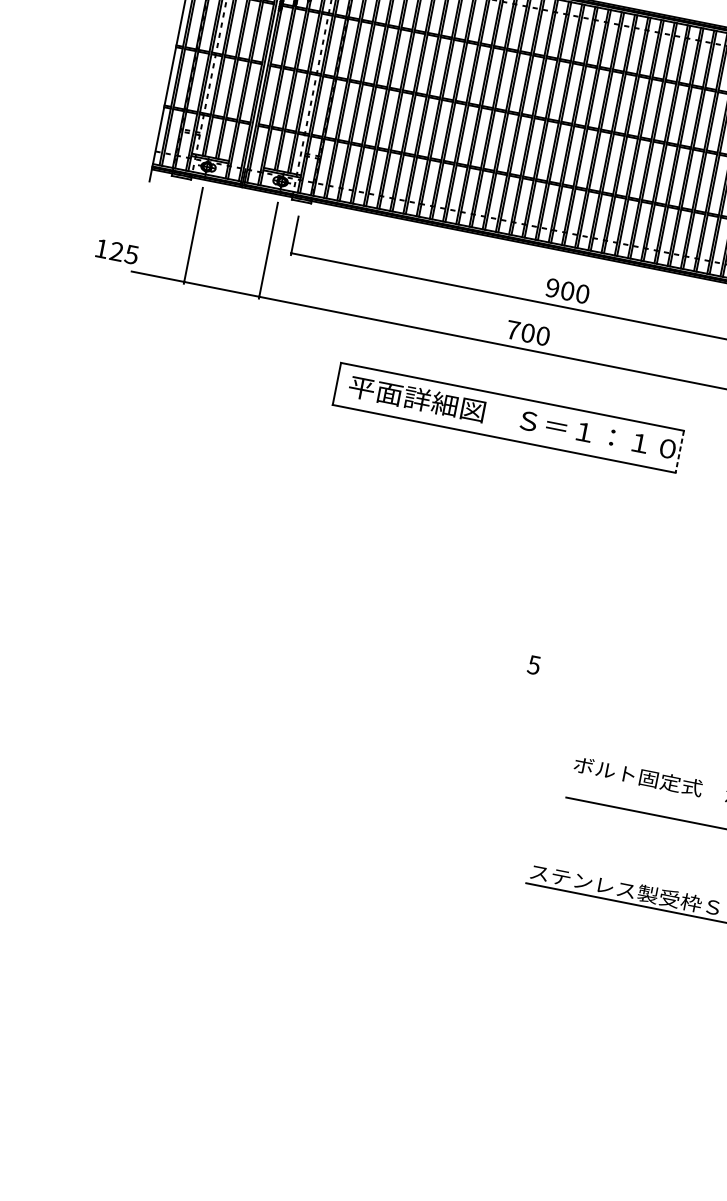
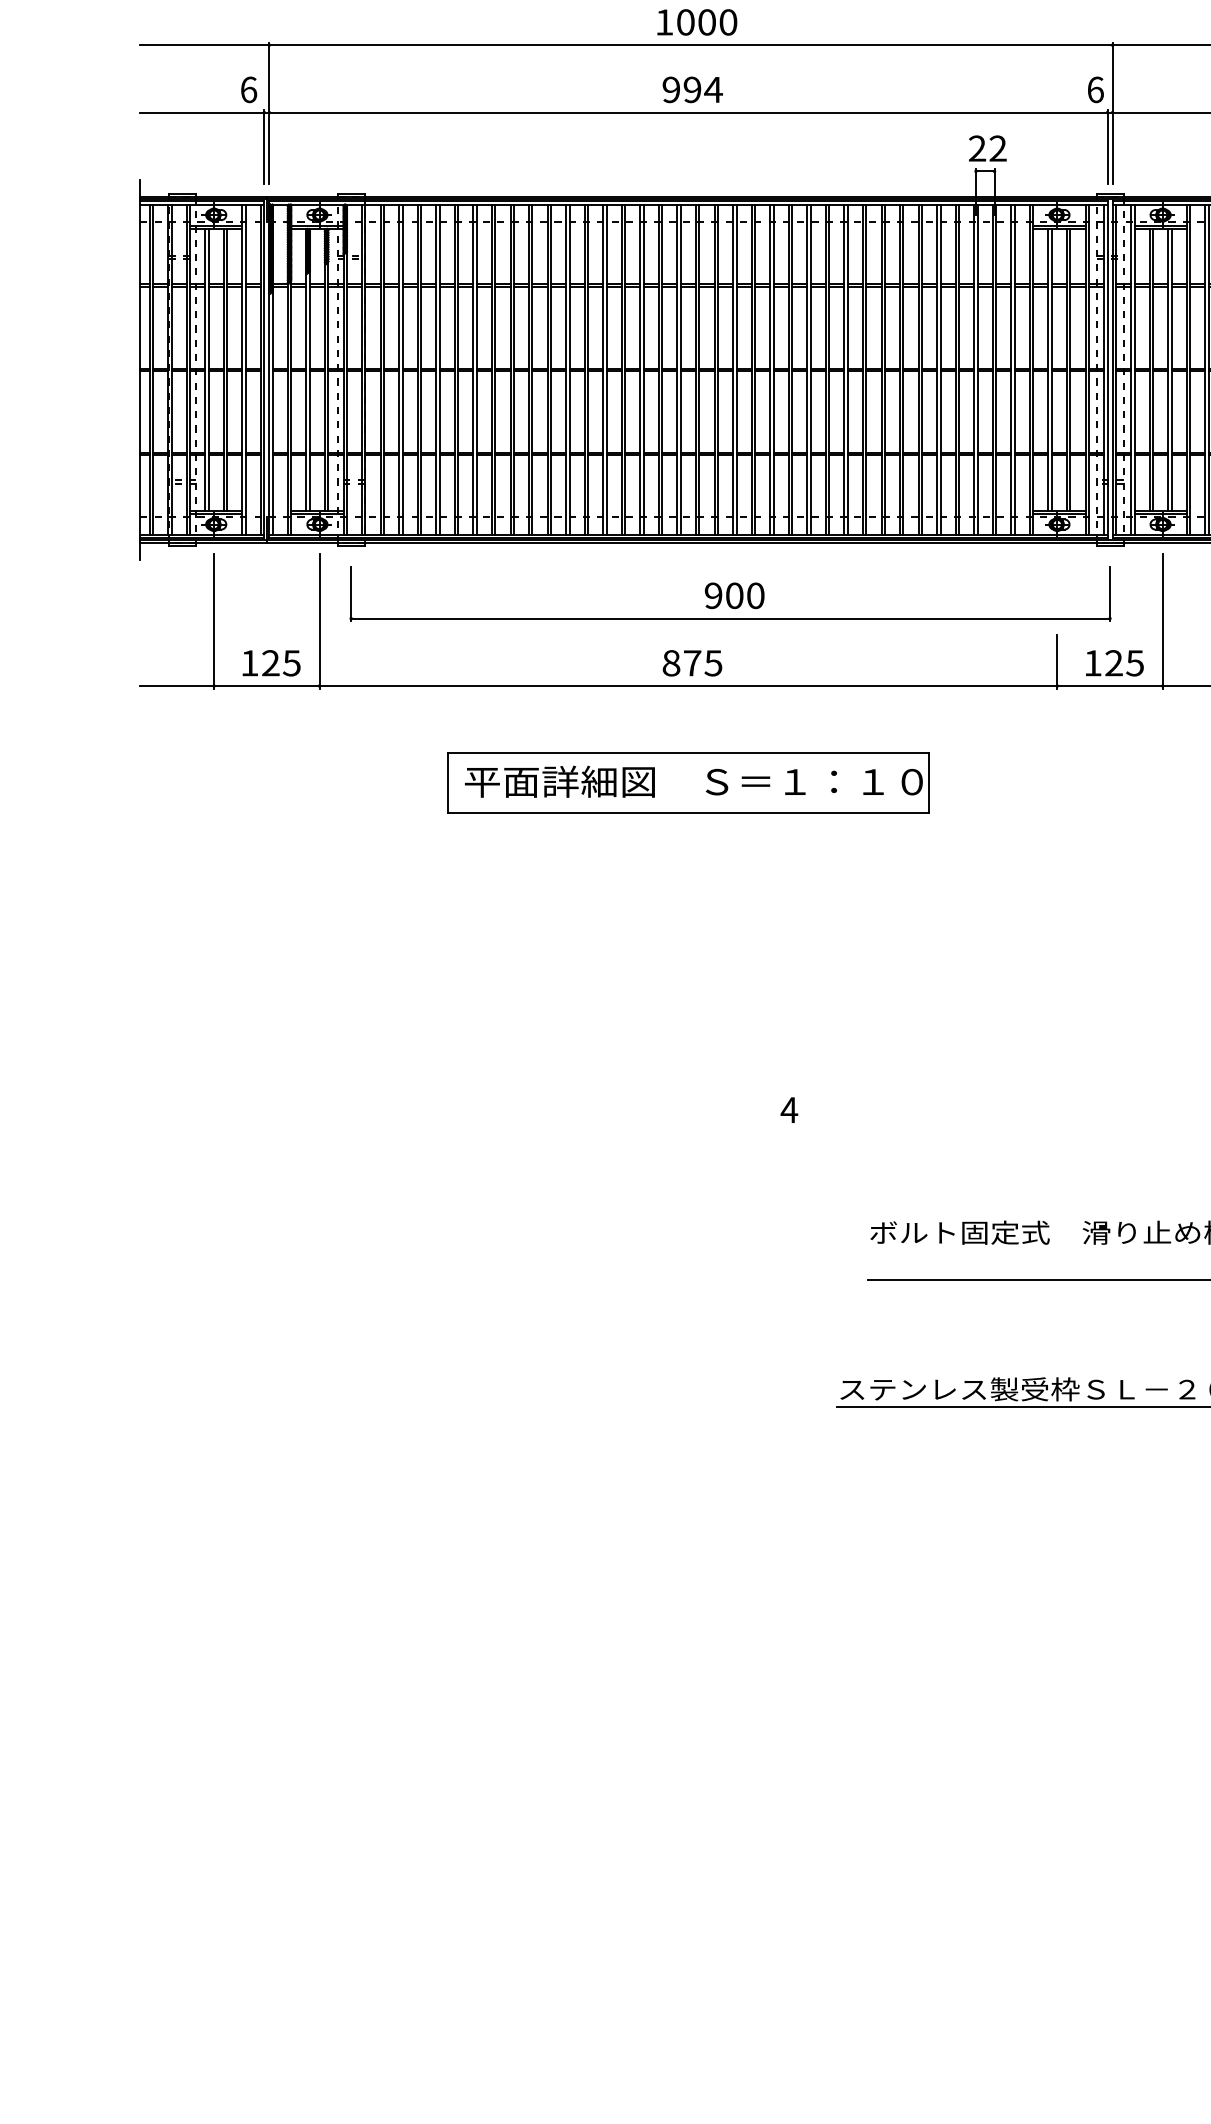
text: (117, 251) -> (271, 663), moved
text: (528, 333) -> (692, 663), 700 -> 875
line: (680, 451) -> (929, 782), dashed -> solid
text: (534, 665) -> (789, 1110), 5 -> 4

